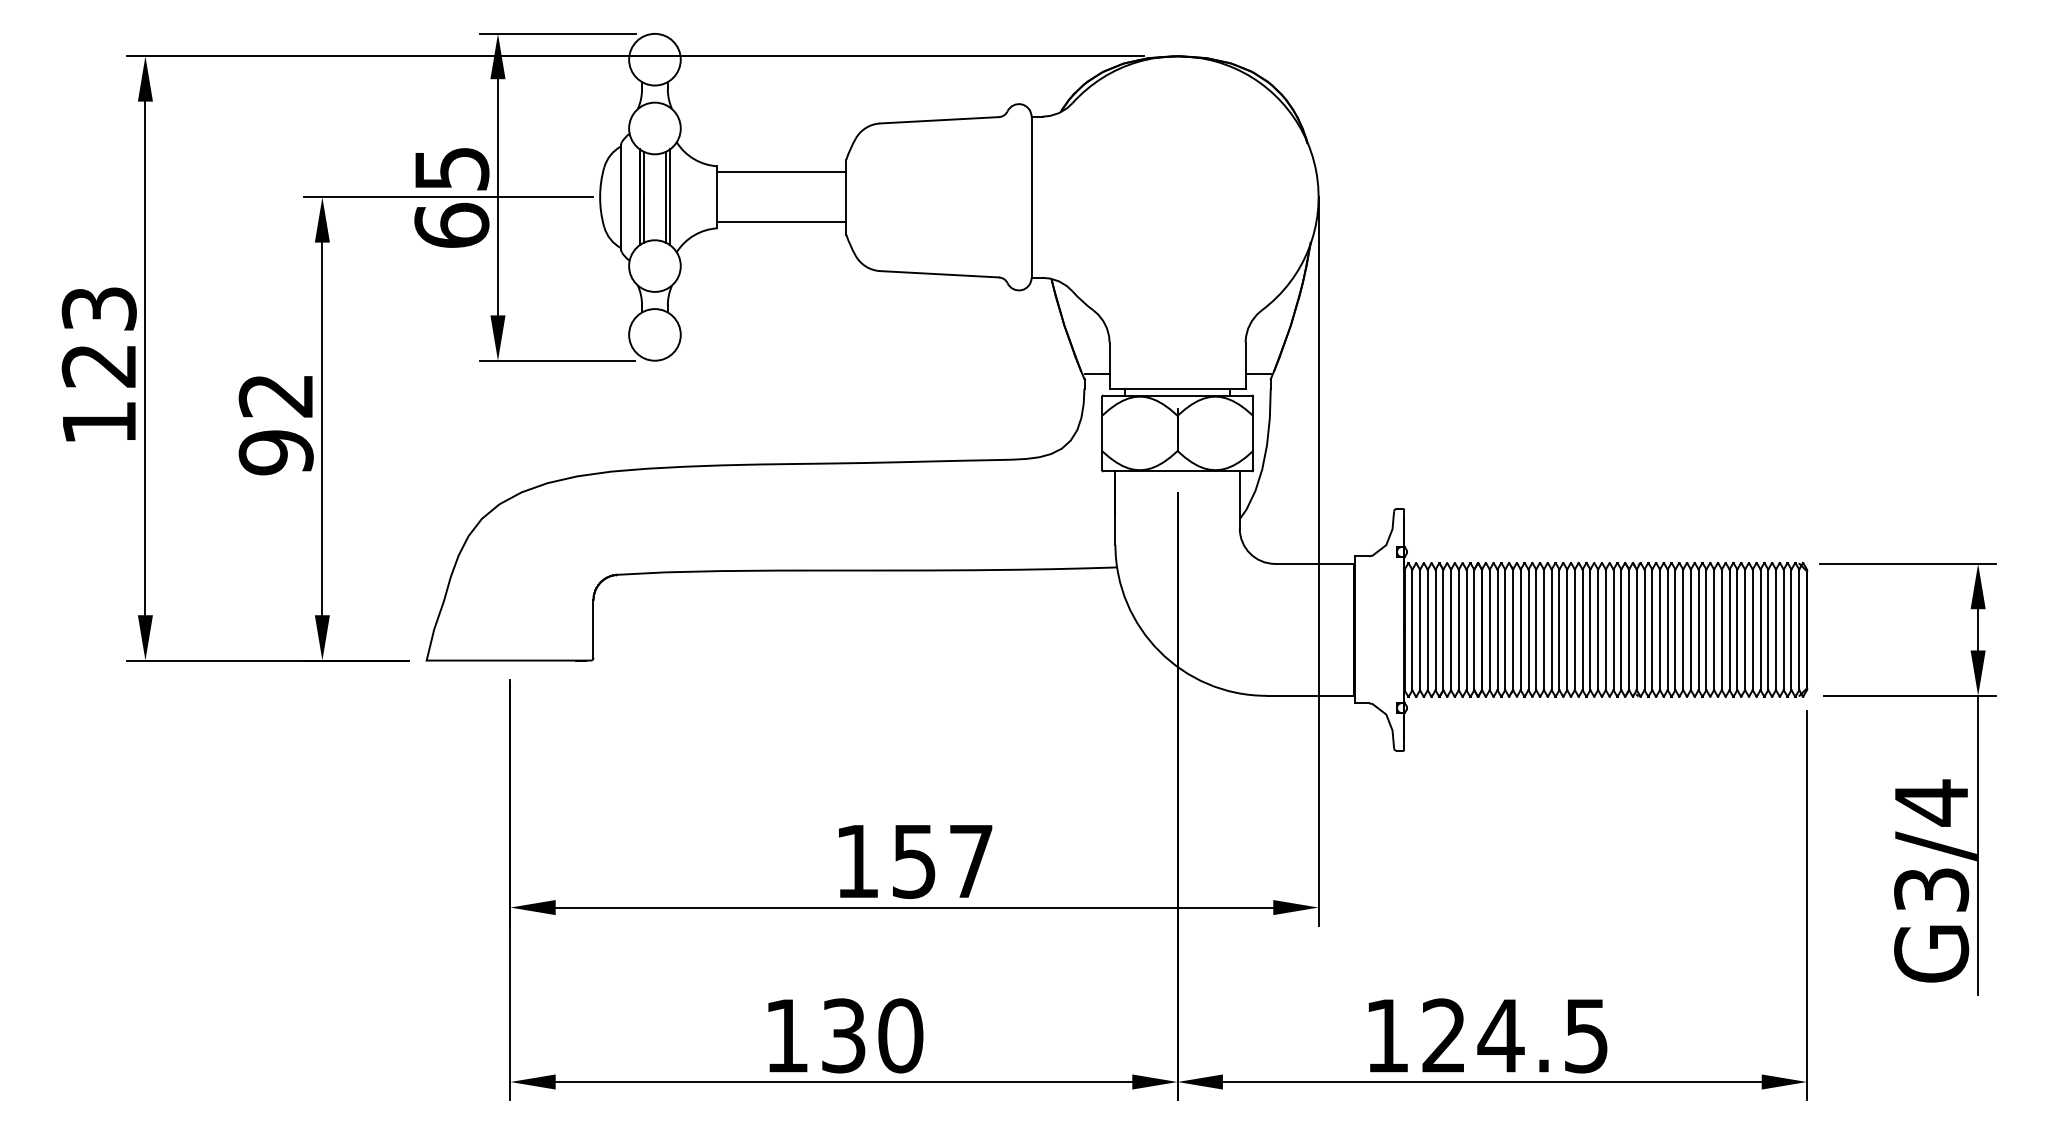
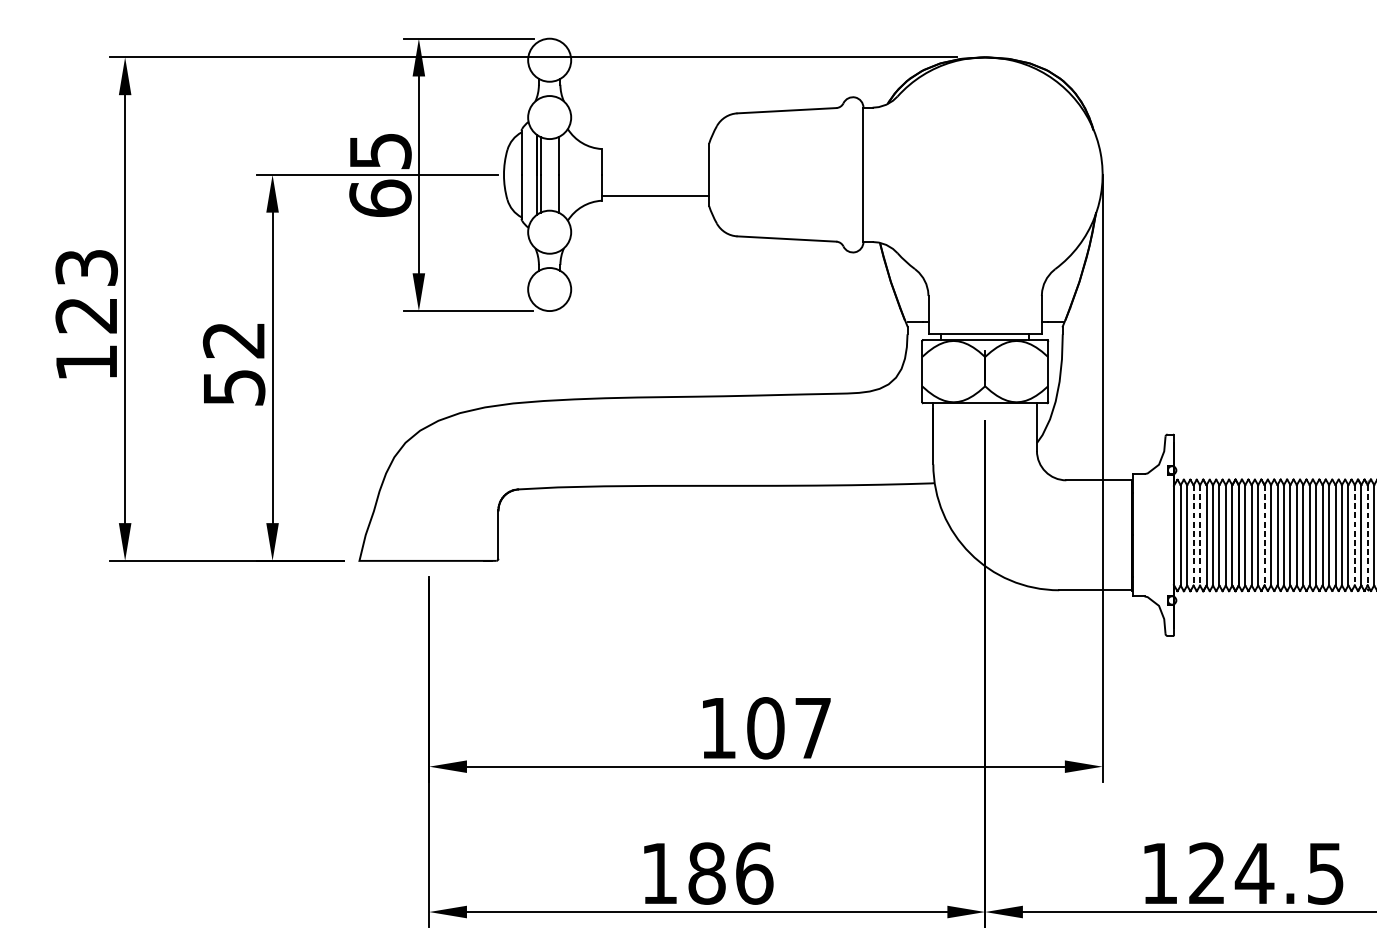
line: (781, 172) -> (655, 154), removed
line: (670, 197) -> (562, 175), removed
text: (275, 452) -> (233, 387), 92 -> 52
line: (1427, 630) -> (1193, 535), solid -> dashed
line: (1435, 630) -> (1200, 535), solid -> dashed
line: (1513, 630) -> (1265, 535), solid -> dashed
line: (1621, 630) -> (1355, 535), solid -> dashed
line: (1636, 630) -> (1367, 535), solid -> dashed
text: (914, 861) -> (765, 728), 157 -> 107
text: (872, 1035) -> (730, 873), 130 -> 186

